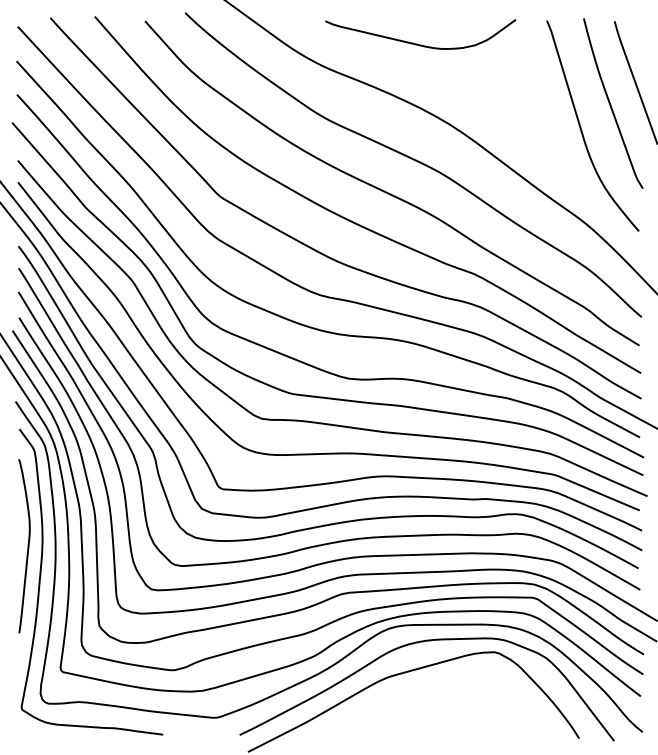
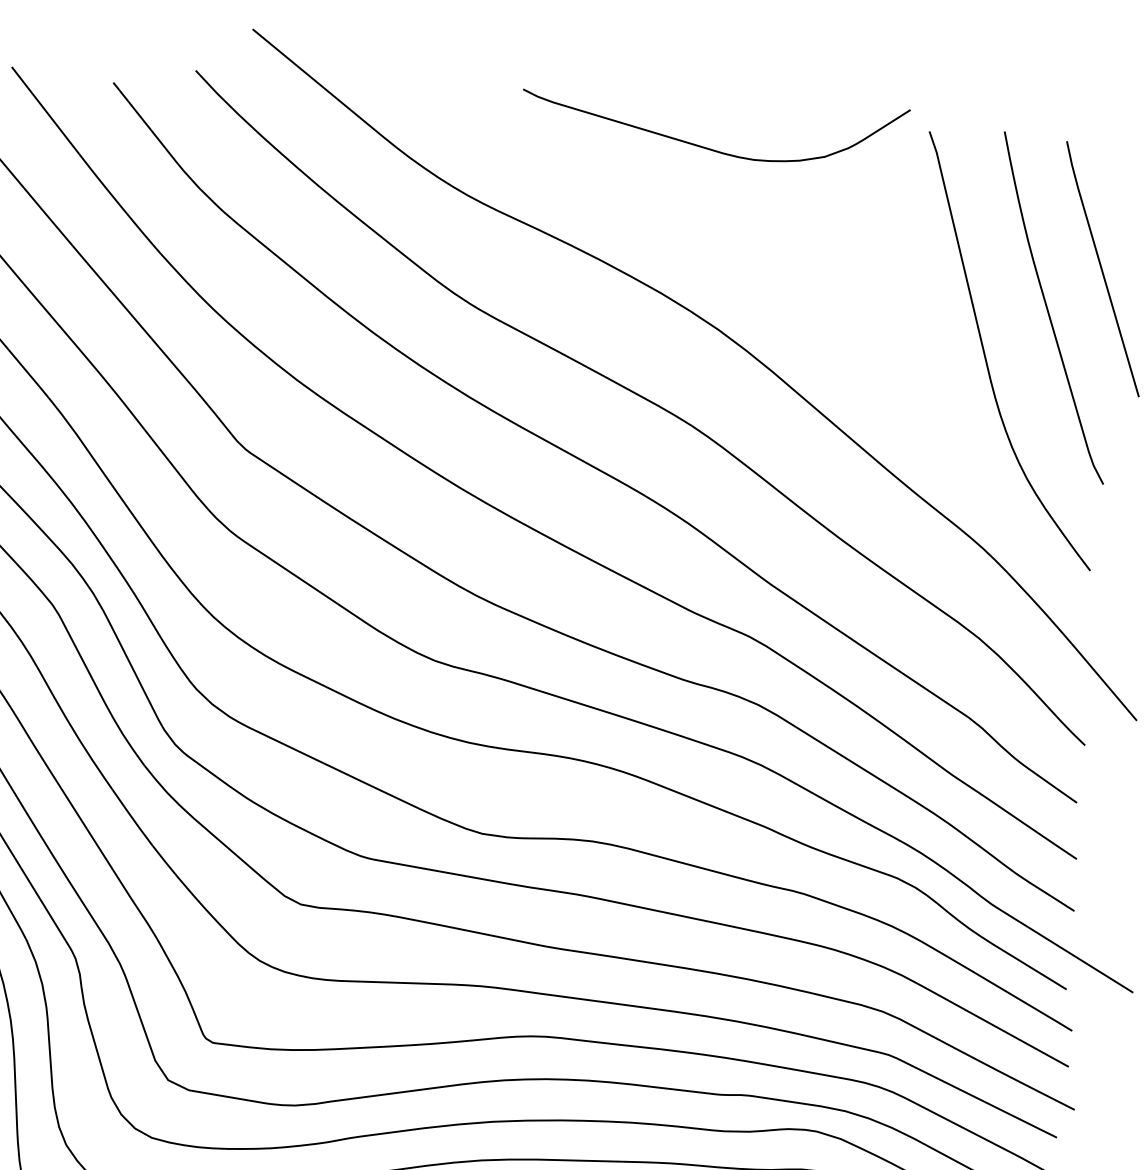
curve: (417, 43) -> (707, 146), moved

